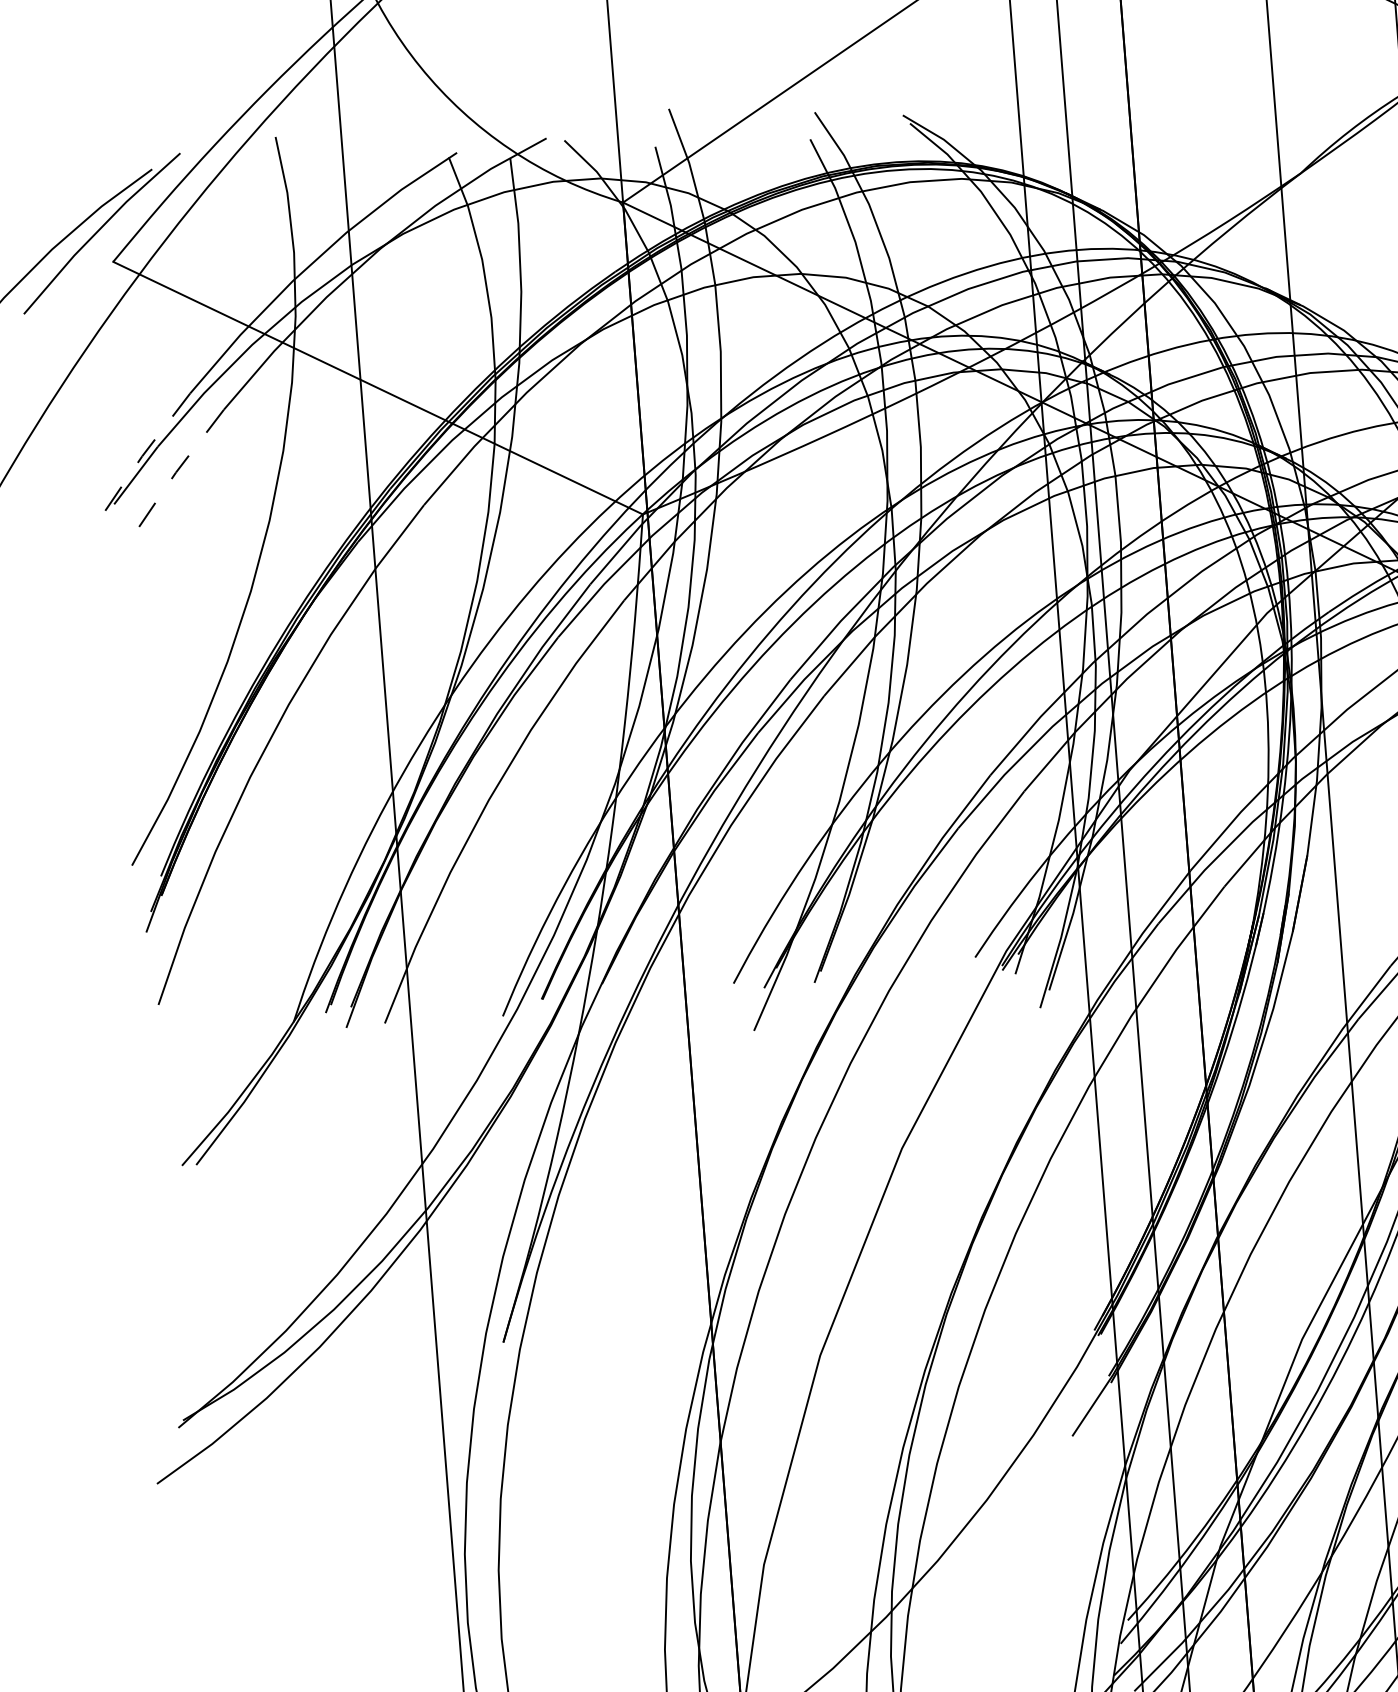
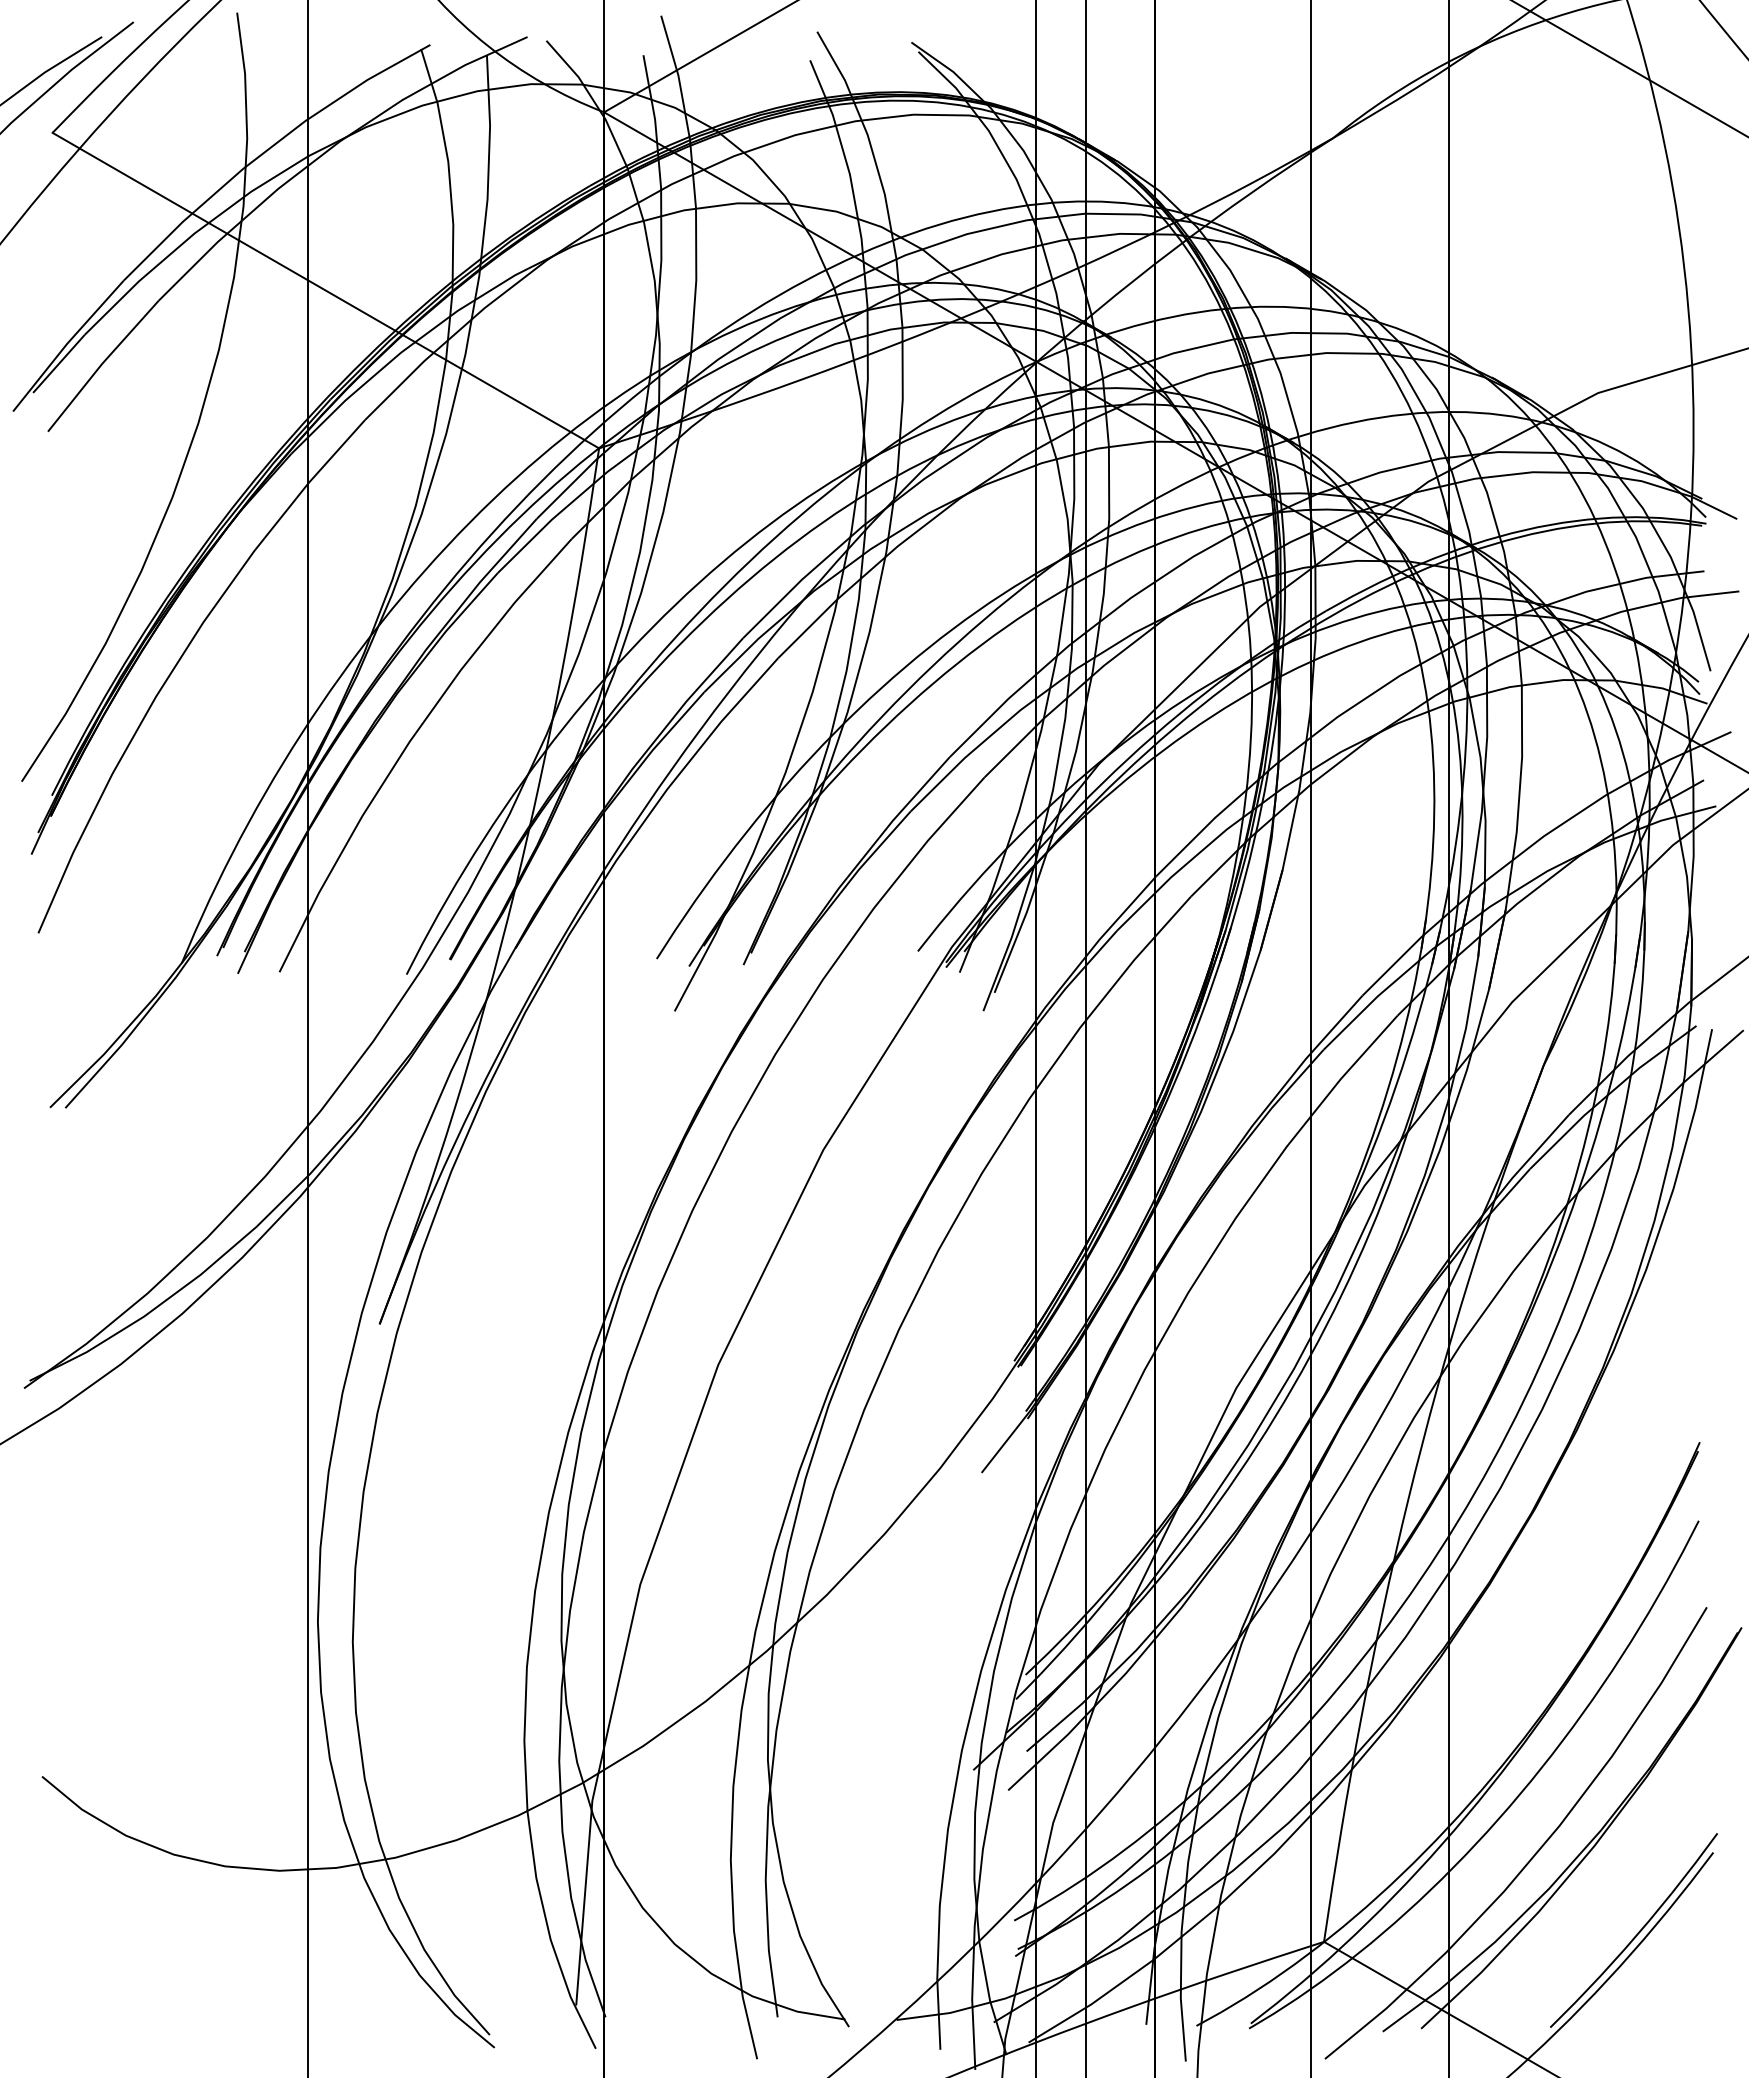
line: (142, 456) -> (67, 343), dashed -> solid
line: (176, 472) -> (102, 364), dashed -> solid

